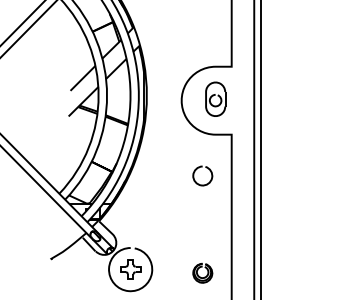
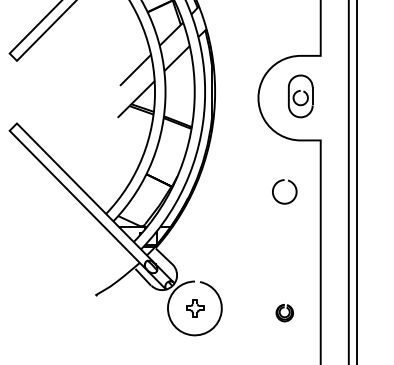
part: (130, 269) -> (194, 308), size x0.7
part: (202, 273) -> (284, 313), size x0.7

